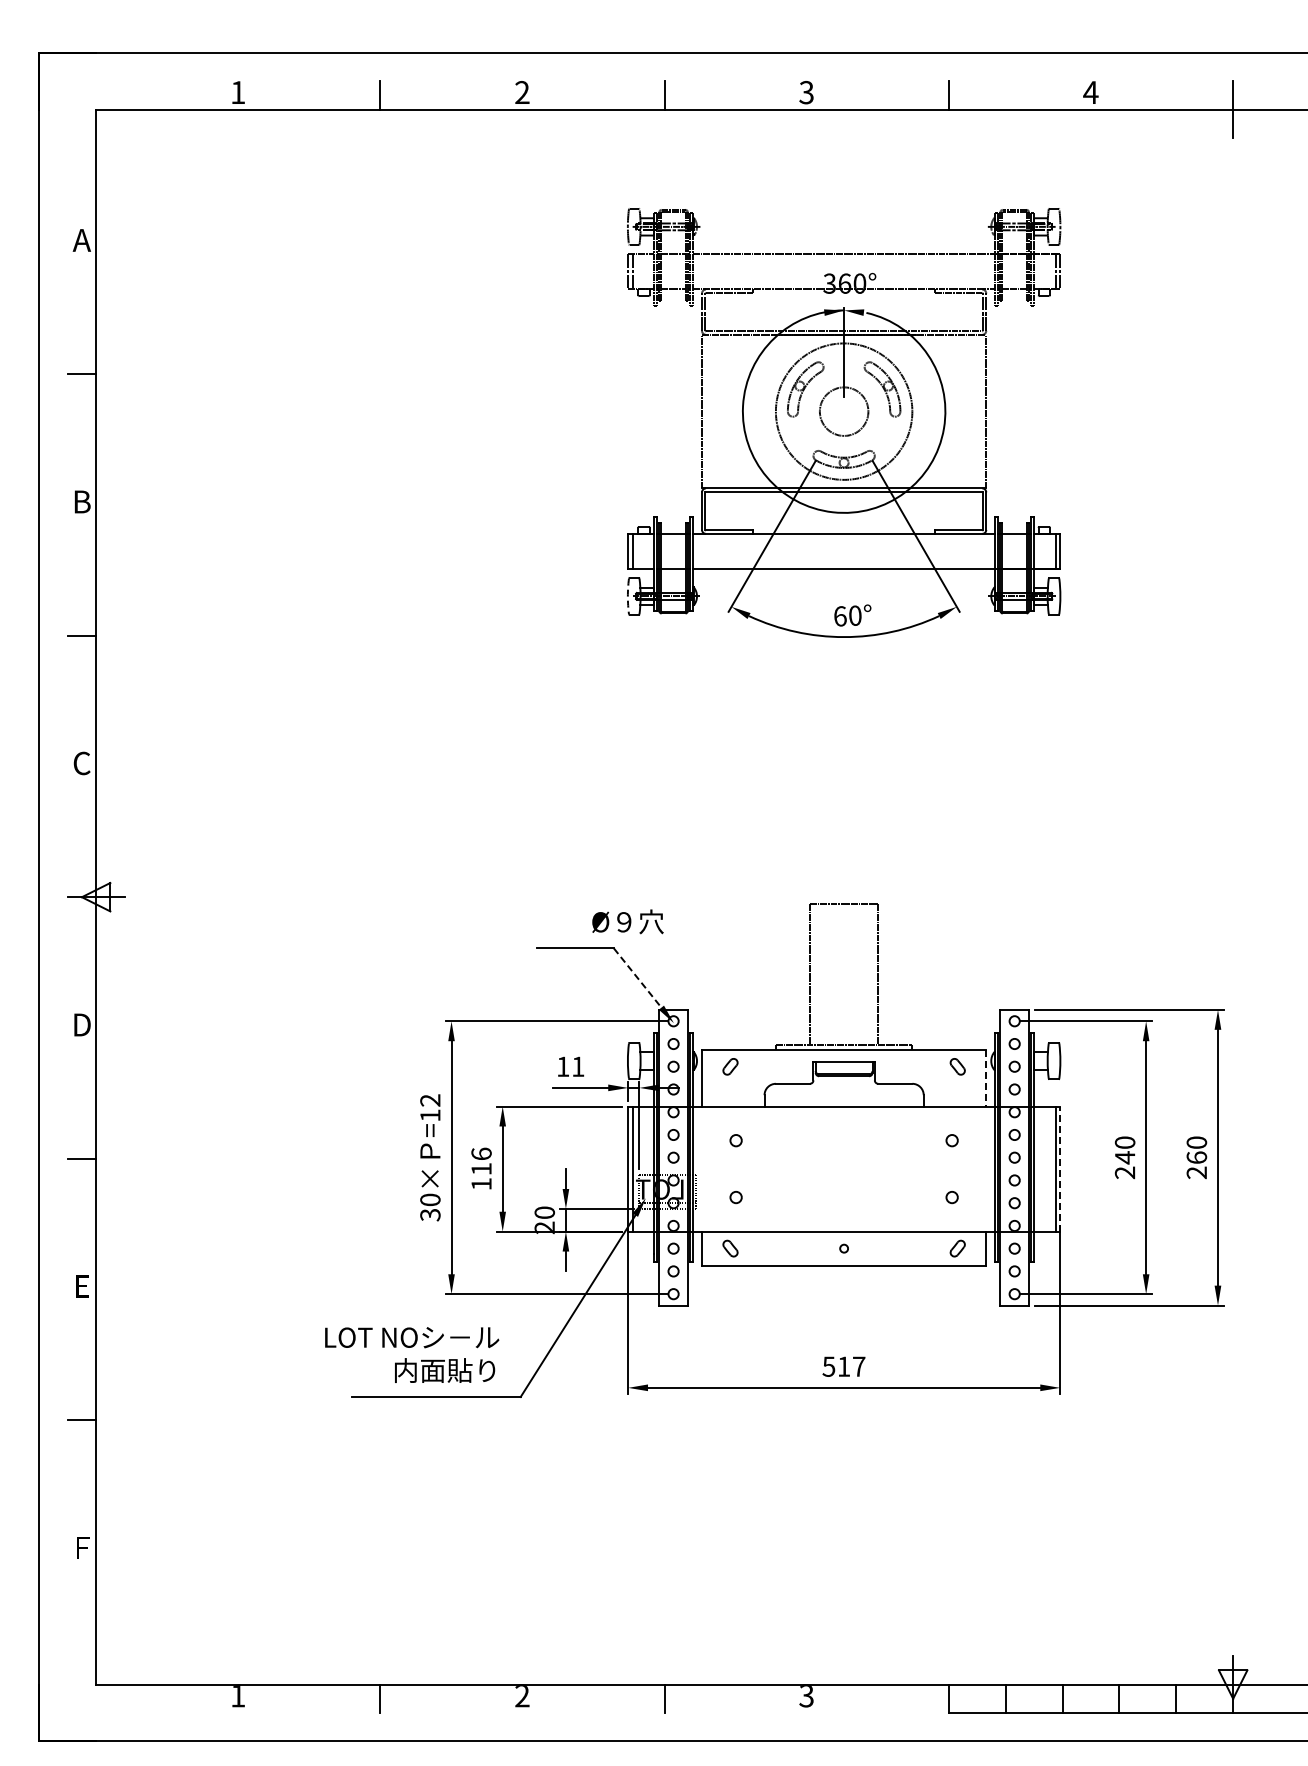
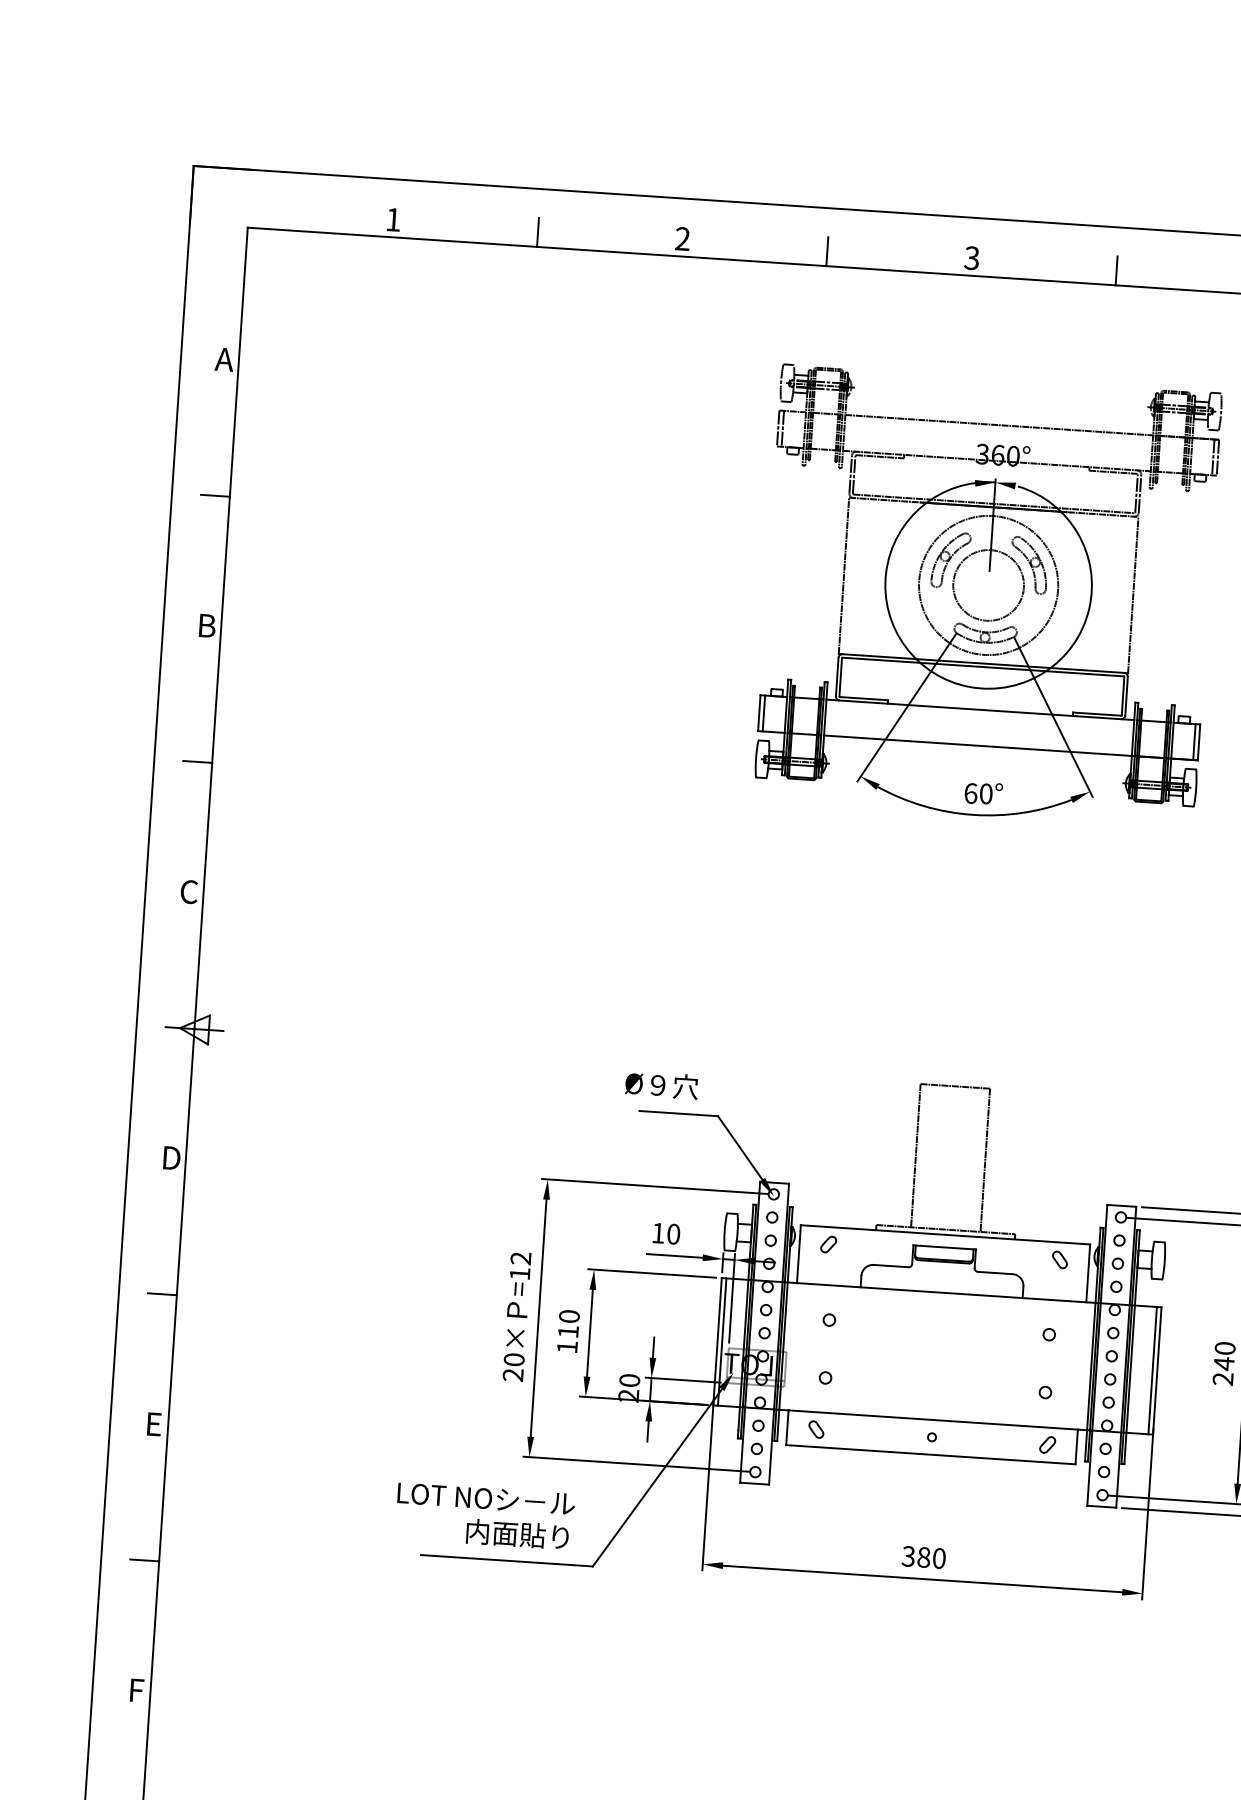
circle: (843, 411) -> (987, 585), size x1.43
arc: (627, 596) -> (755, 758), dashed -> solid
text: (627, 921) -> (661, 1084), moved
line: (637, 978) -> (740, 1148), dashed -> solid
text: (578, 1066) -> (674, 1233), 11 -> 10
line: (986, 1078) -> (1088, 1273), dashed -> solid
text: (481, 1153) -> (569, 1315), 116 -> 110
line: (1060, 1169) -> (1157, 1371), dashed -> solid
text: (430, 1214) -> (513, 1374), 30× -> 20×
text: (844, 1366) -> (924, 1557), 517 -> 380

